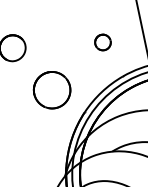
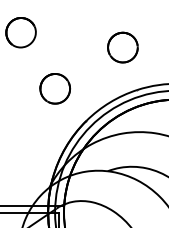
part: (102, 42) -> (122, 47), size x1.67
part: (52, 89) -> (55, 88), size x0.71

